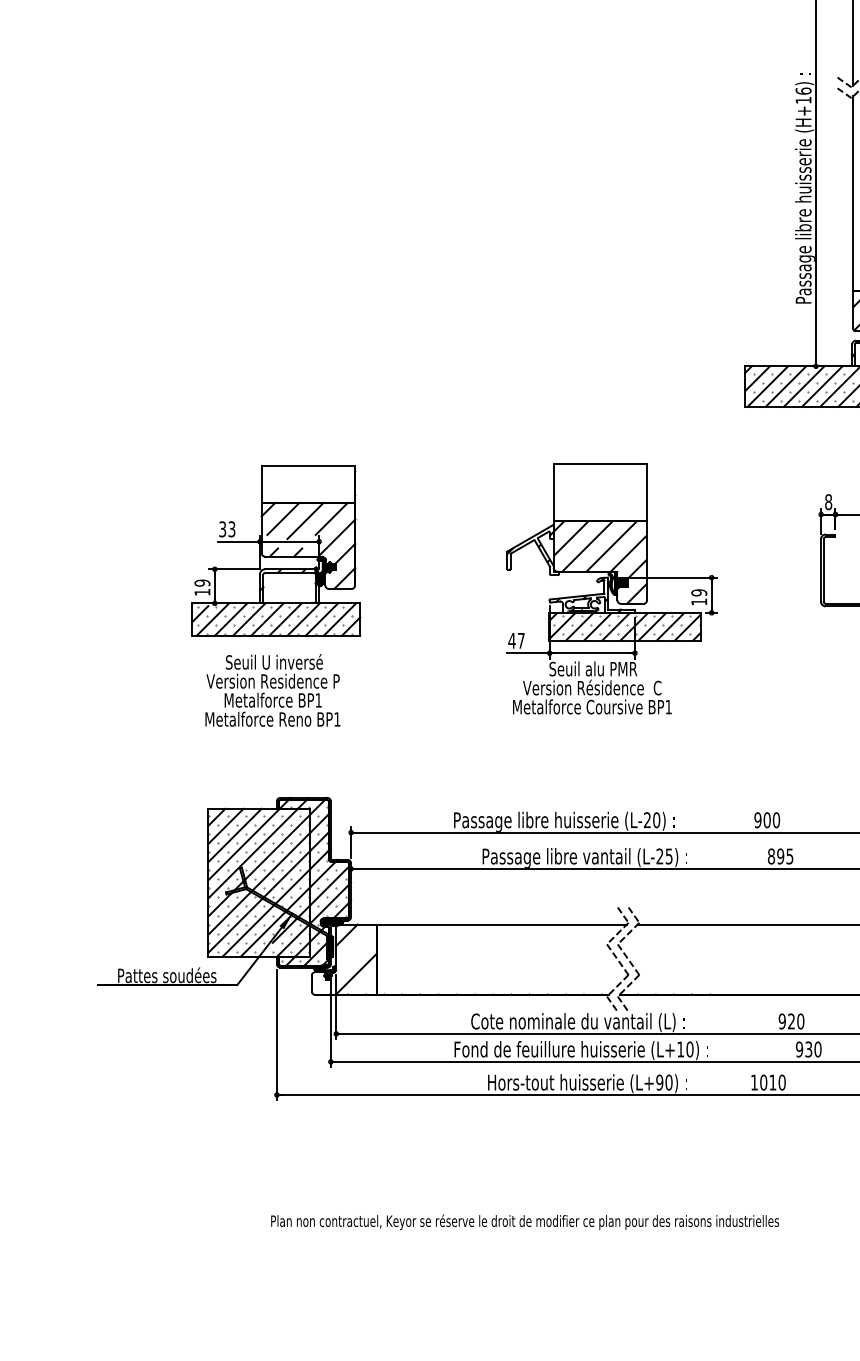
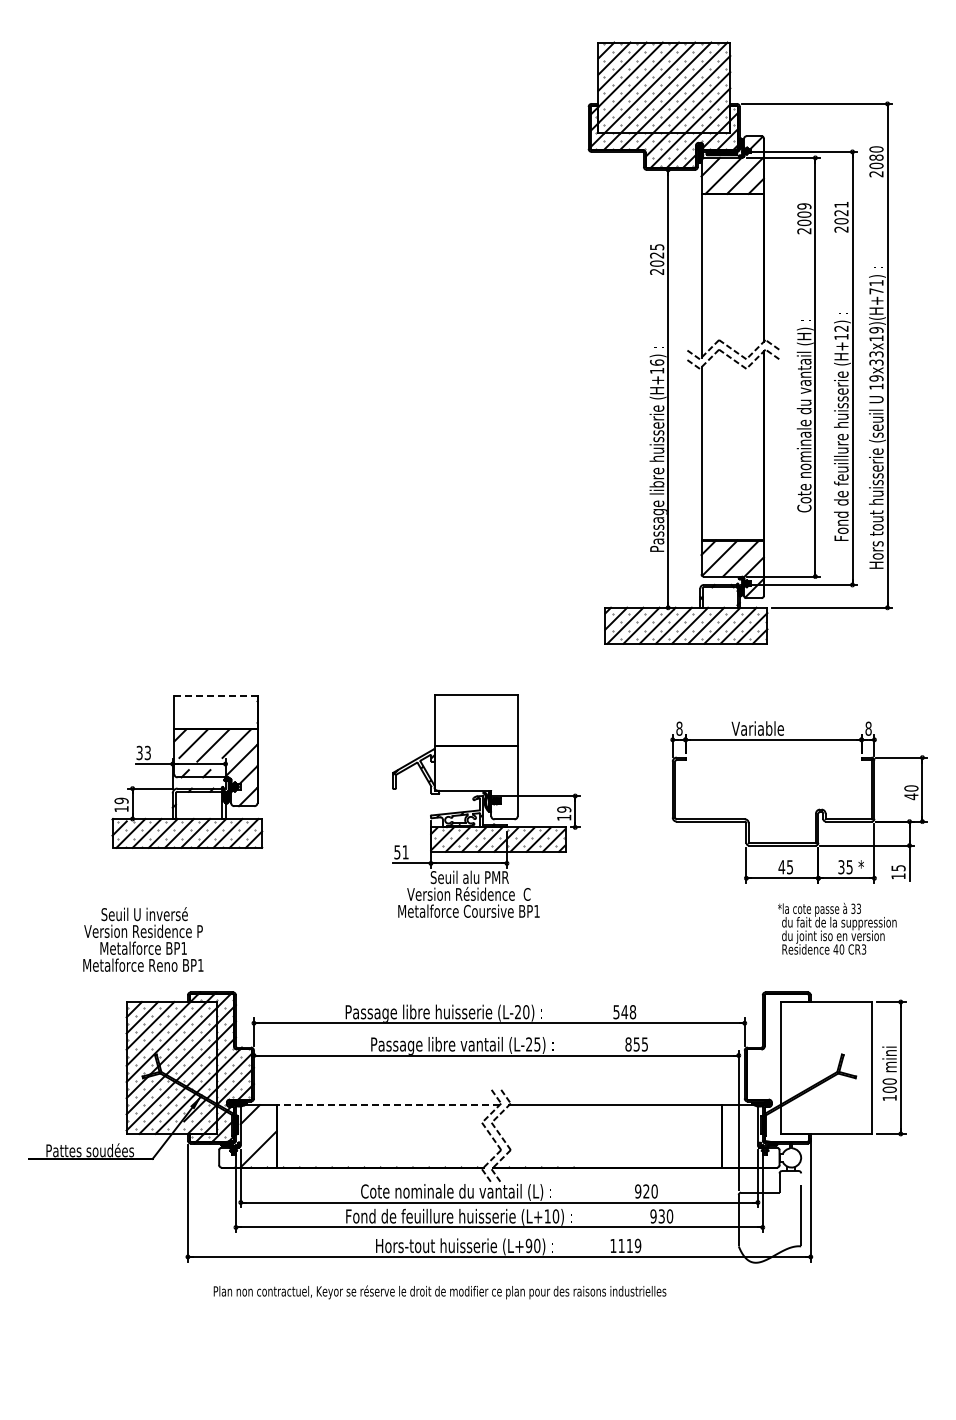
line: (307, 465) -> (215, 696), solid -> dashed
hatch: (599, 562) -> (475, 782), removed
text: (516, 641) -> (401, 852), 47 -> 51
text: (273, 690) -> (143, 939), moved
text: (766, 820) -> (624, 1012), 900 -> 548
text: (780, 856) -> (636, 1044), 895 -> 855
line: (500, 924) -> (387, 1105), solid -> dashed
text: (772, 1082) -> (629, 1245), 1010 -> 1119
text: (524, 1222) -> (439, 1292), moved

